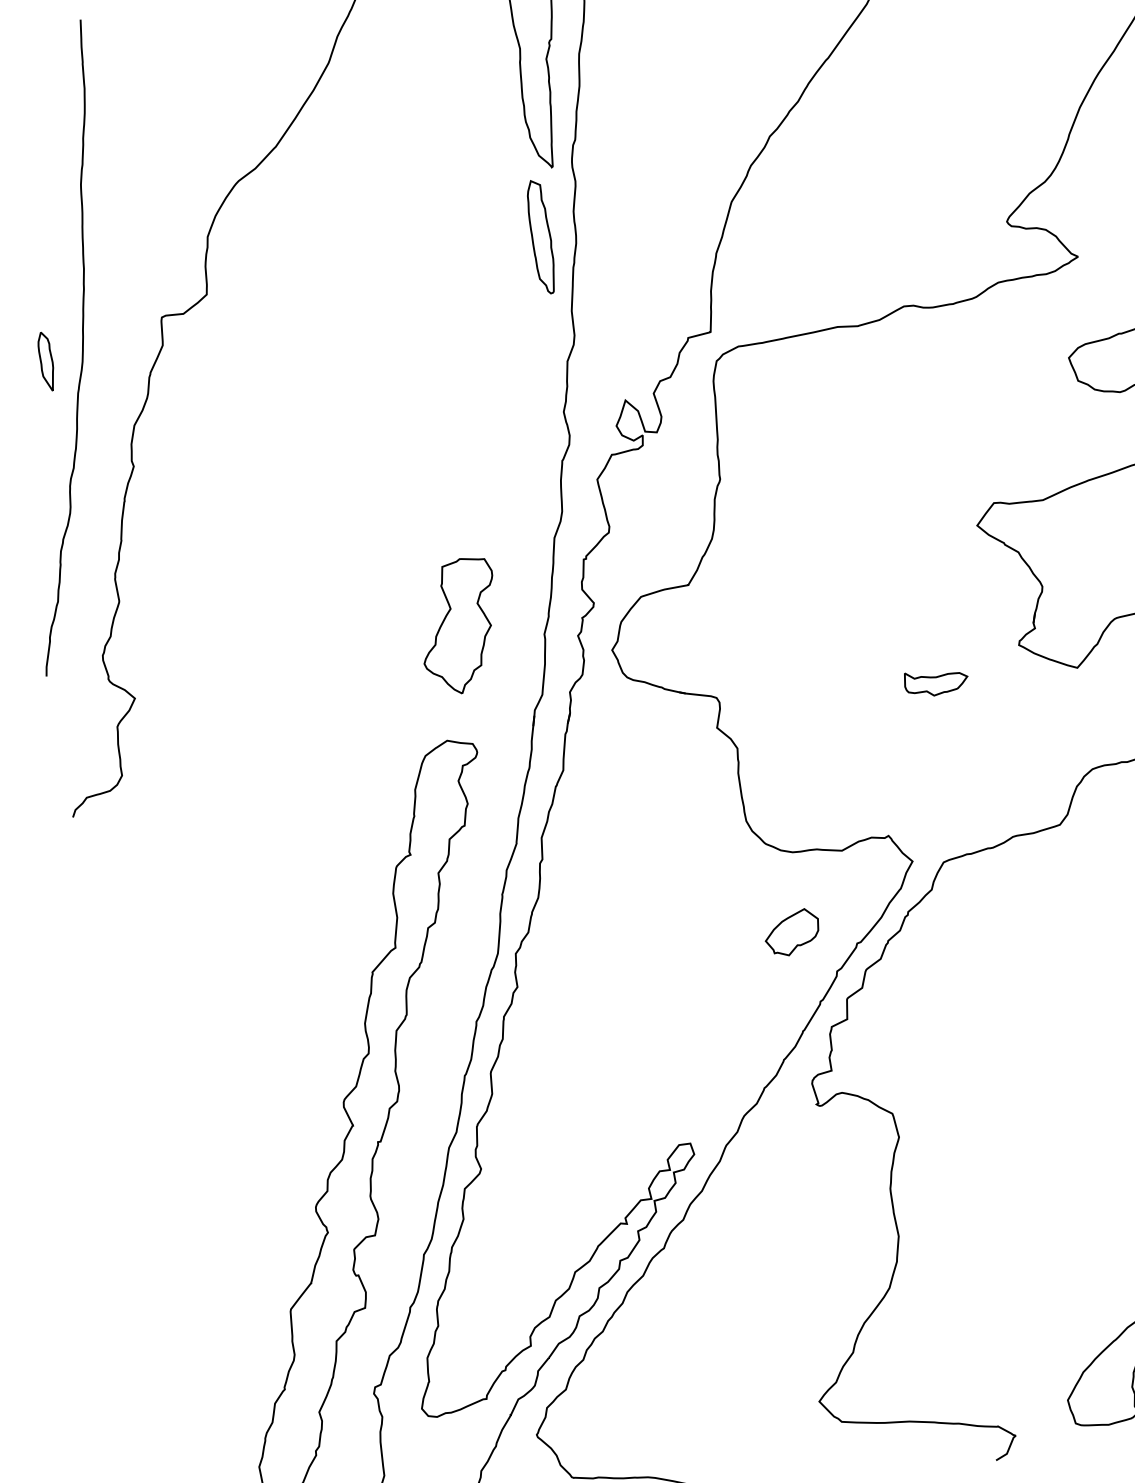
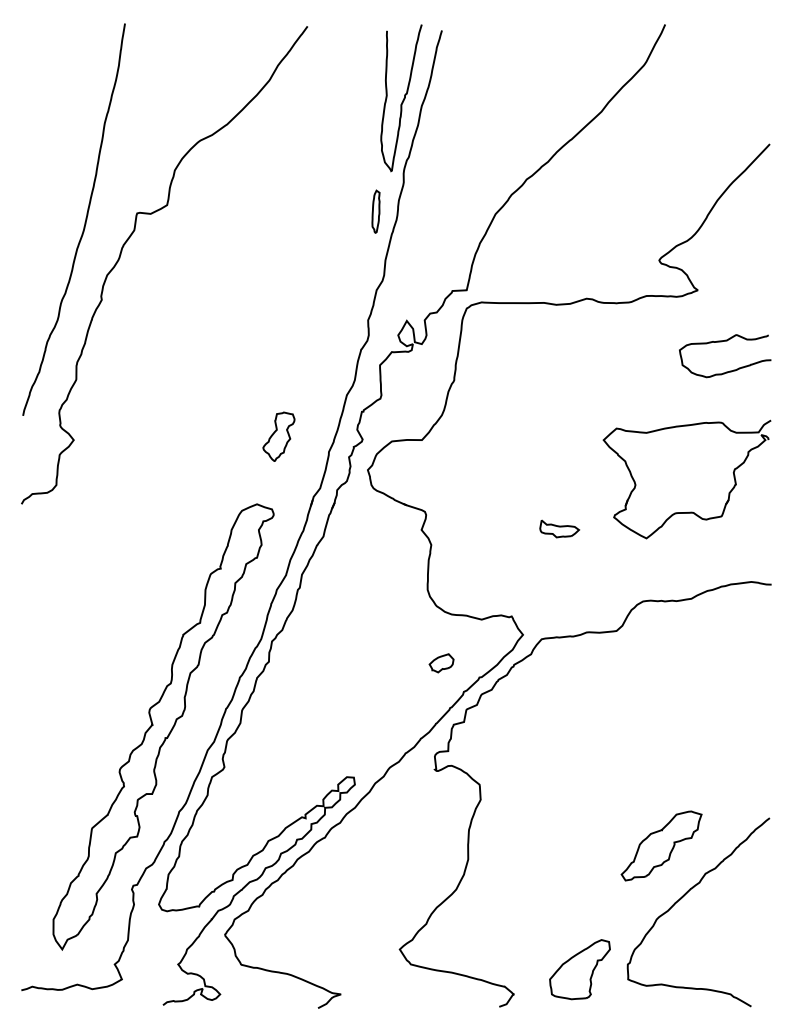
part: (539, 236) -> (375, 211), size x0.6
part: (45, 361) -> (61, 225), removed
part: (459, 625) -> (278, 436), size x0.6
part: (792, 933) -> (441, 663), size x0.7

